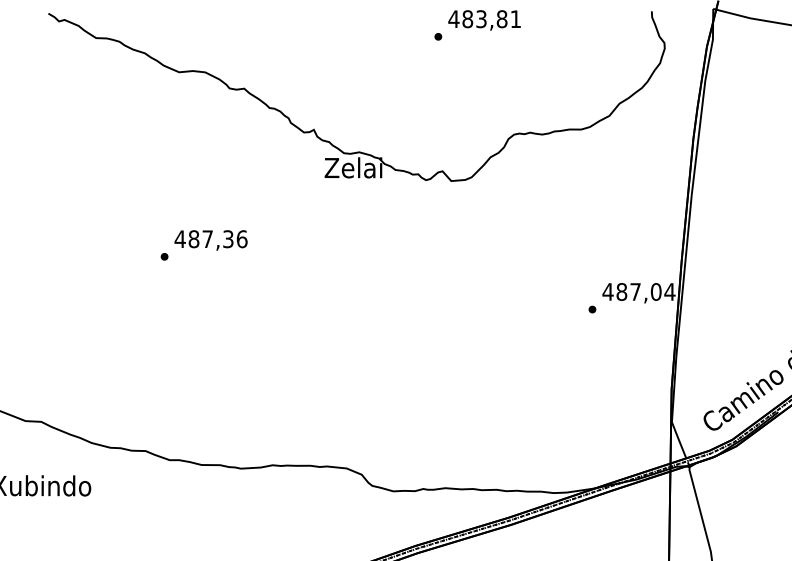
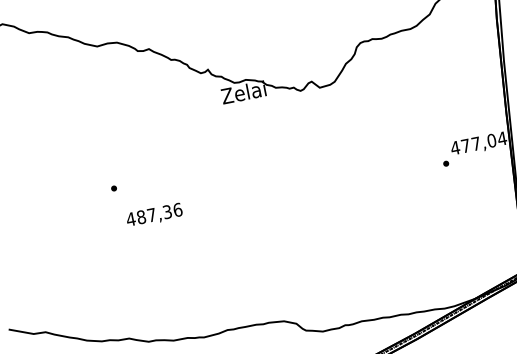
text: (210, 240) -> (154, 215), moved
text: (621, 291) -> (465, 145), 487,04 -> 477,04

